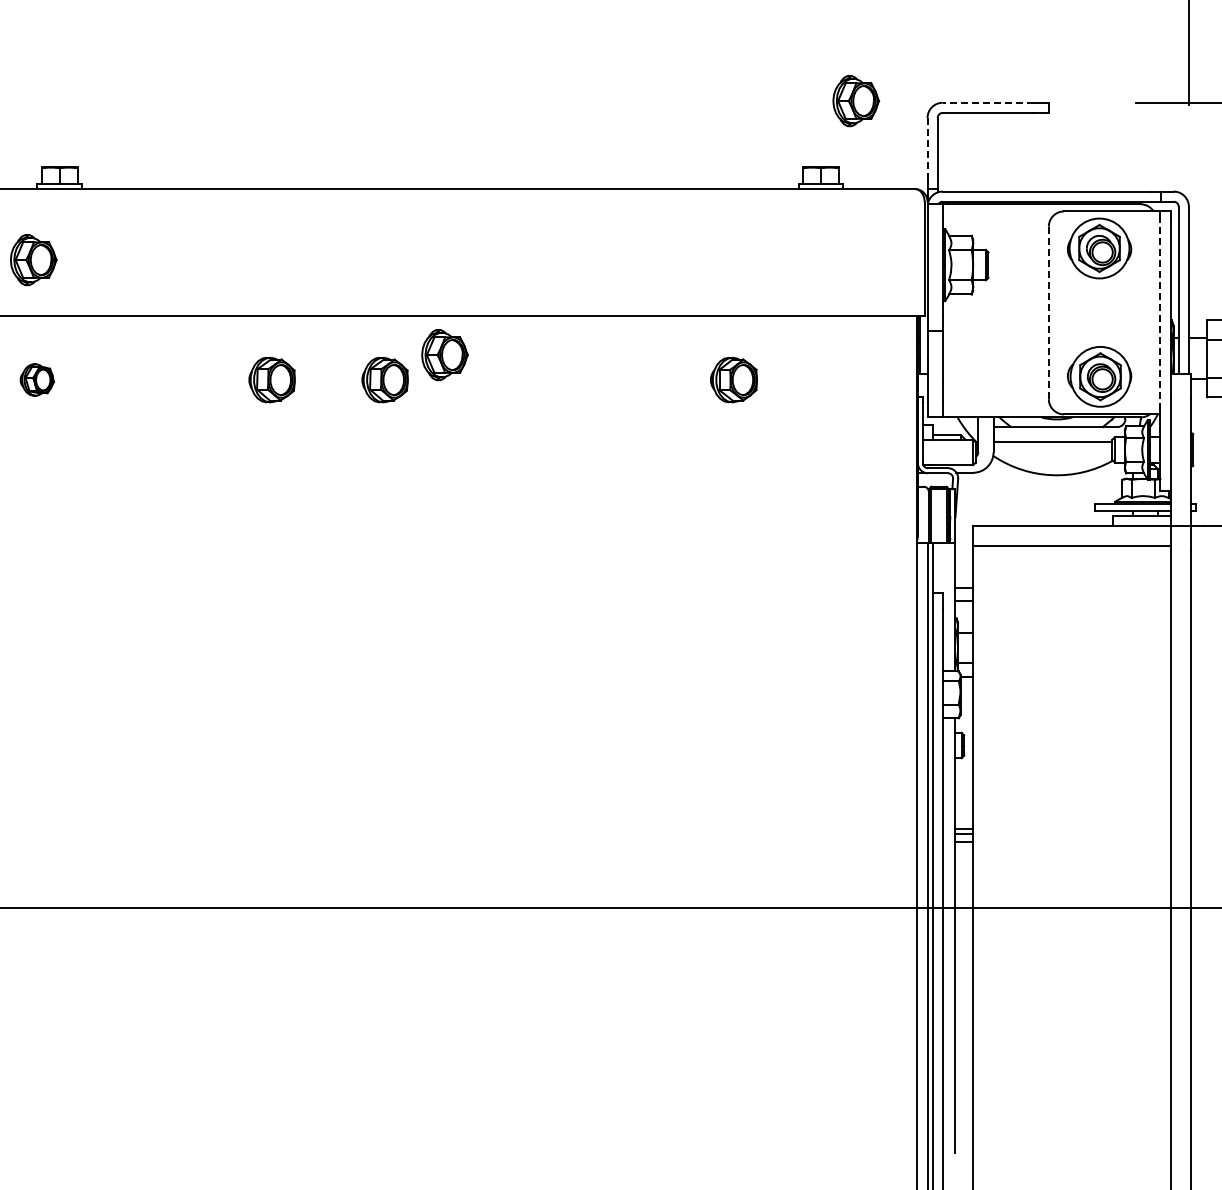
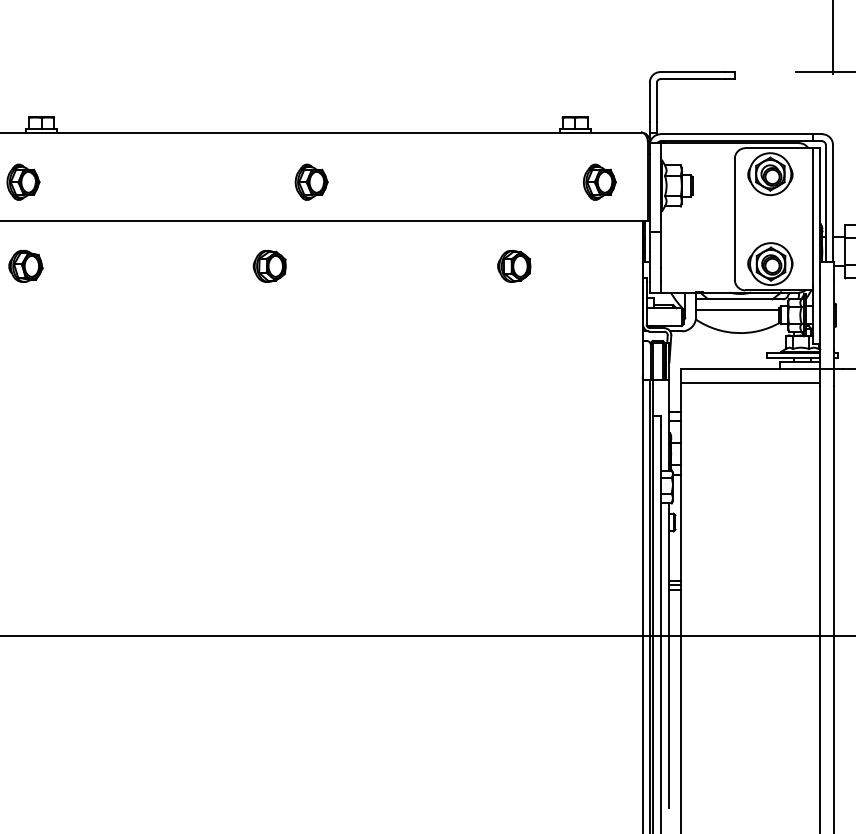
part: (856, 101) -> (600, 182), moved
line: (988, 102) -> (692, 71), dashed -> solid
line: (927, 145) -> (649, 101), dashed -> solid
line: (1048, 313) -> (734, 219), dashed -> solid
line: (1160, 313) -> (813, 219), dashed -> solid
part: (444, 355) -> (311, 182), moved
part: (37, 379) -> (26, 265), size x1.43
part: (271, 379) -> (190, 265), removed

